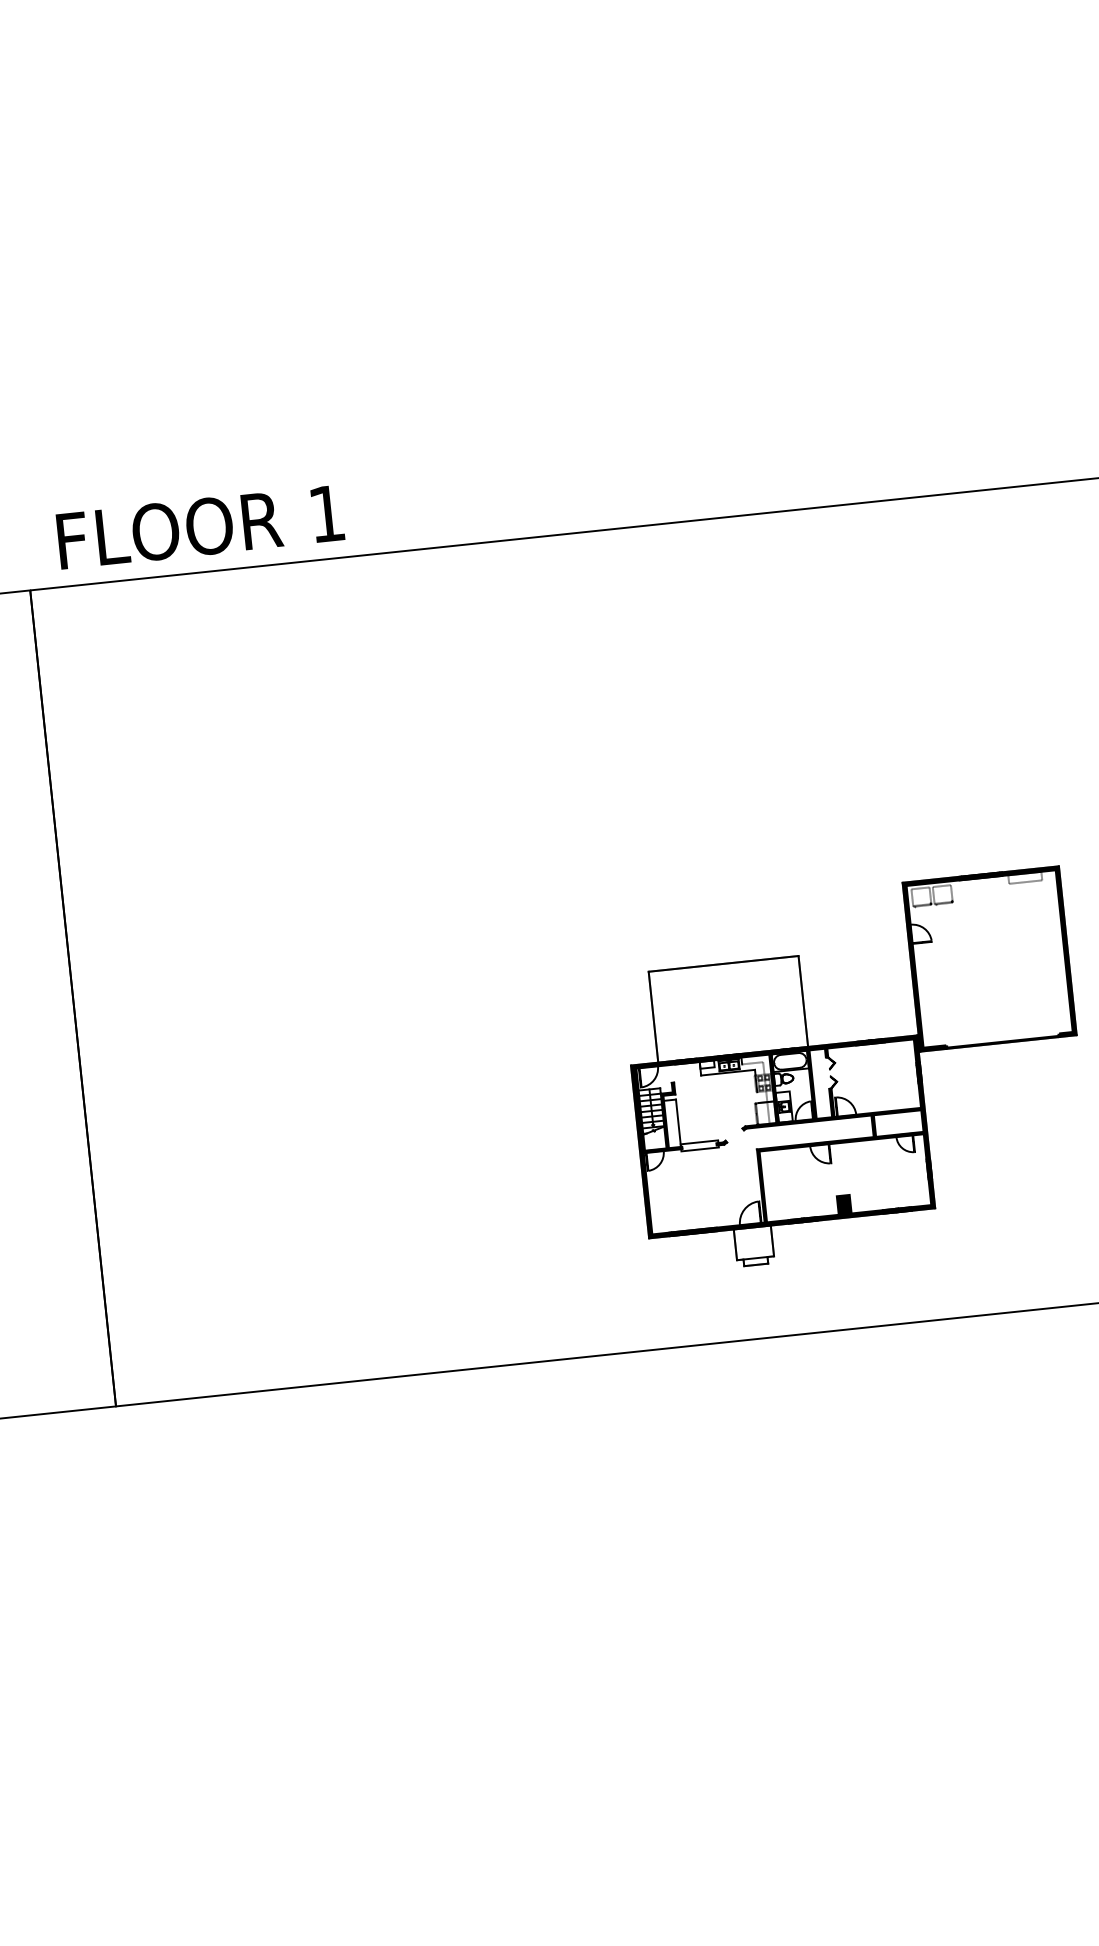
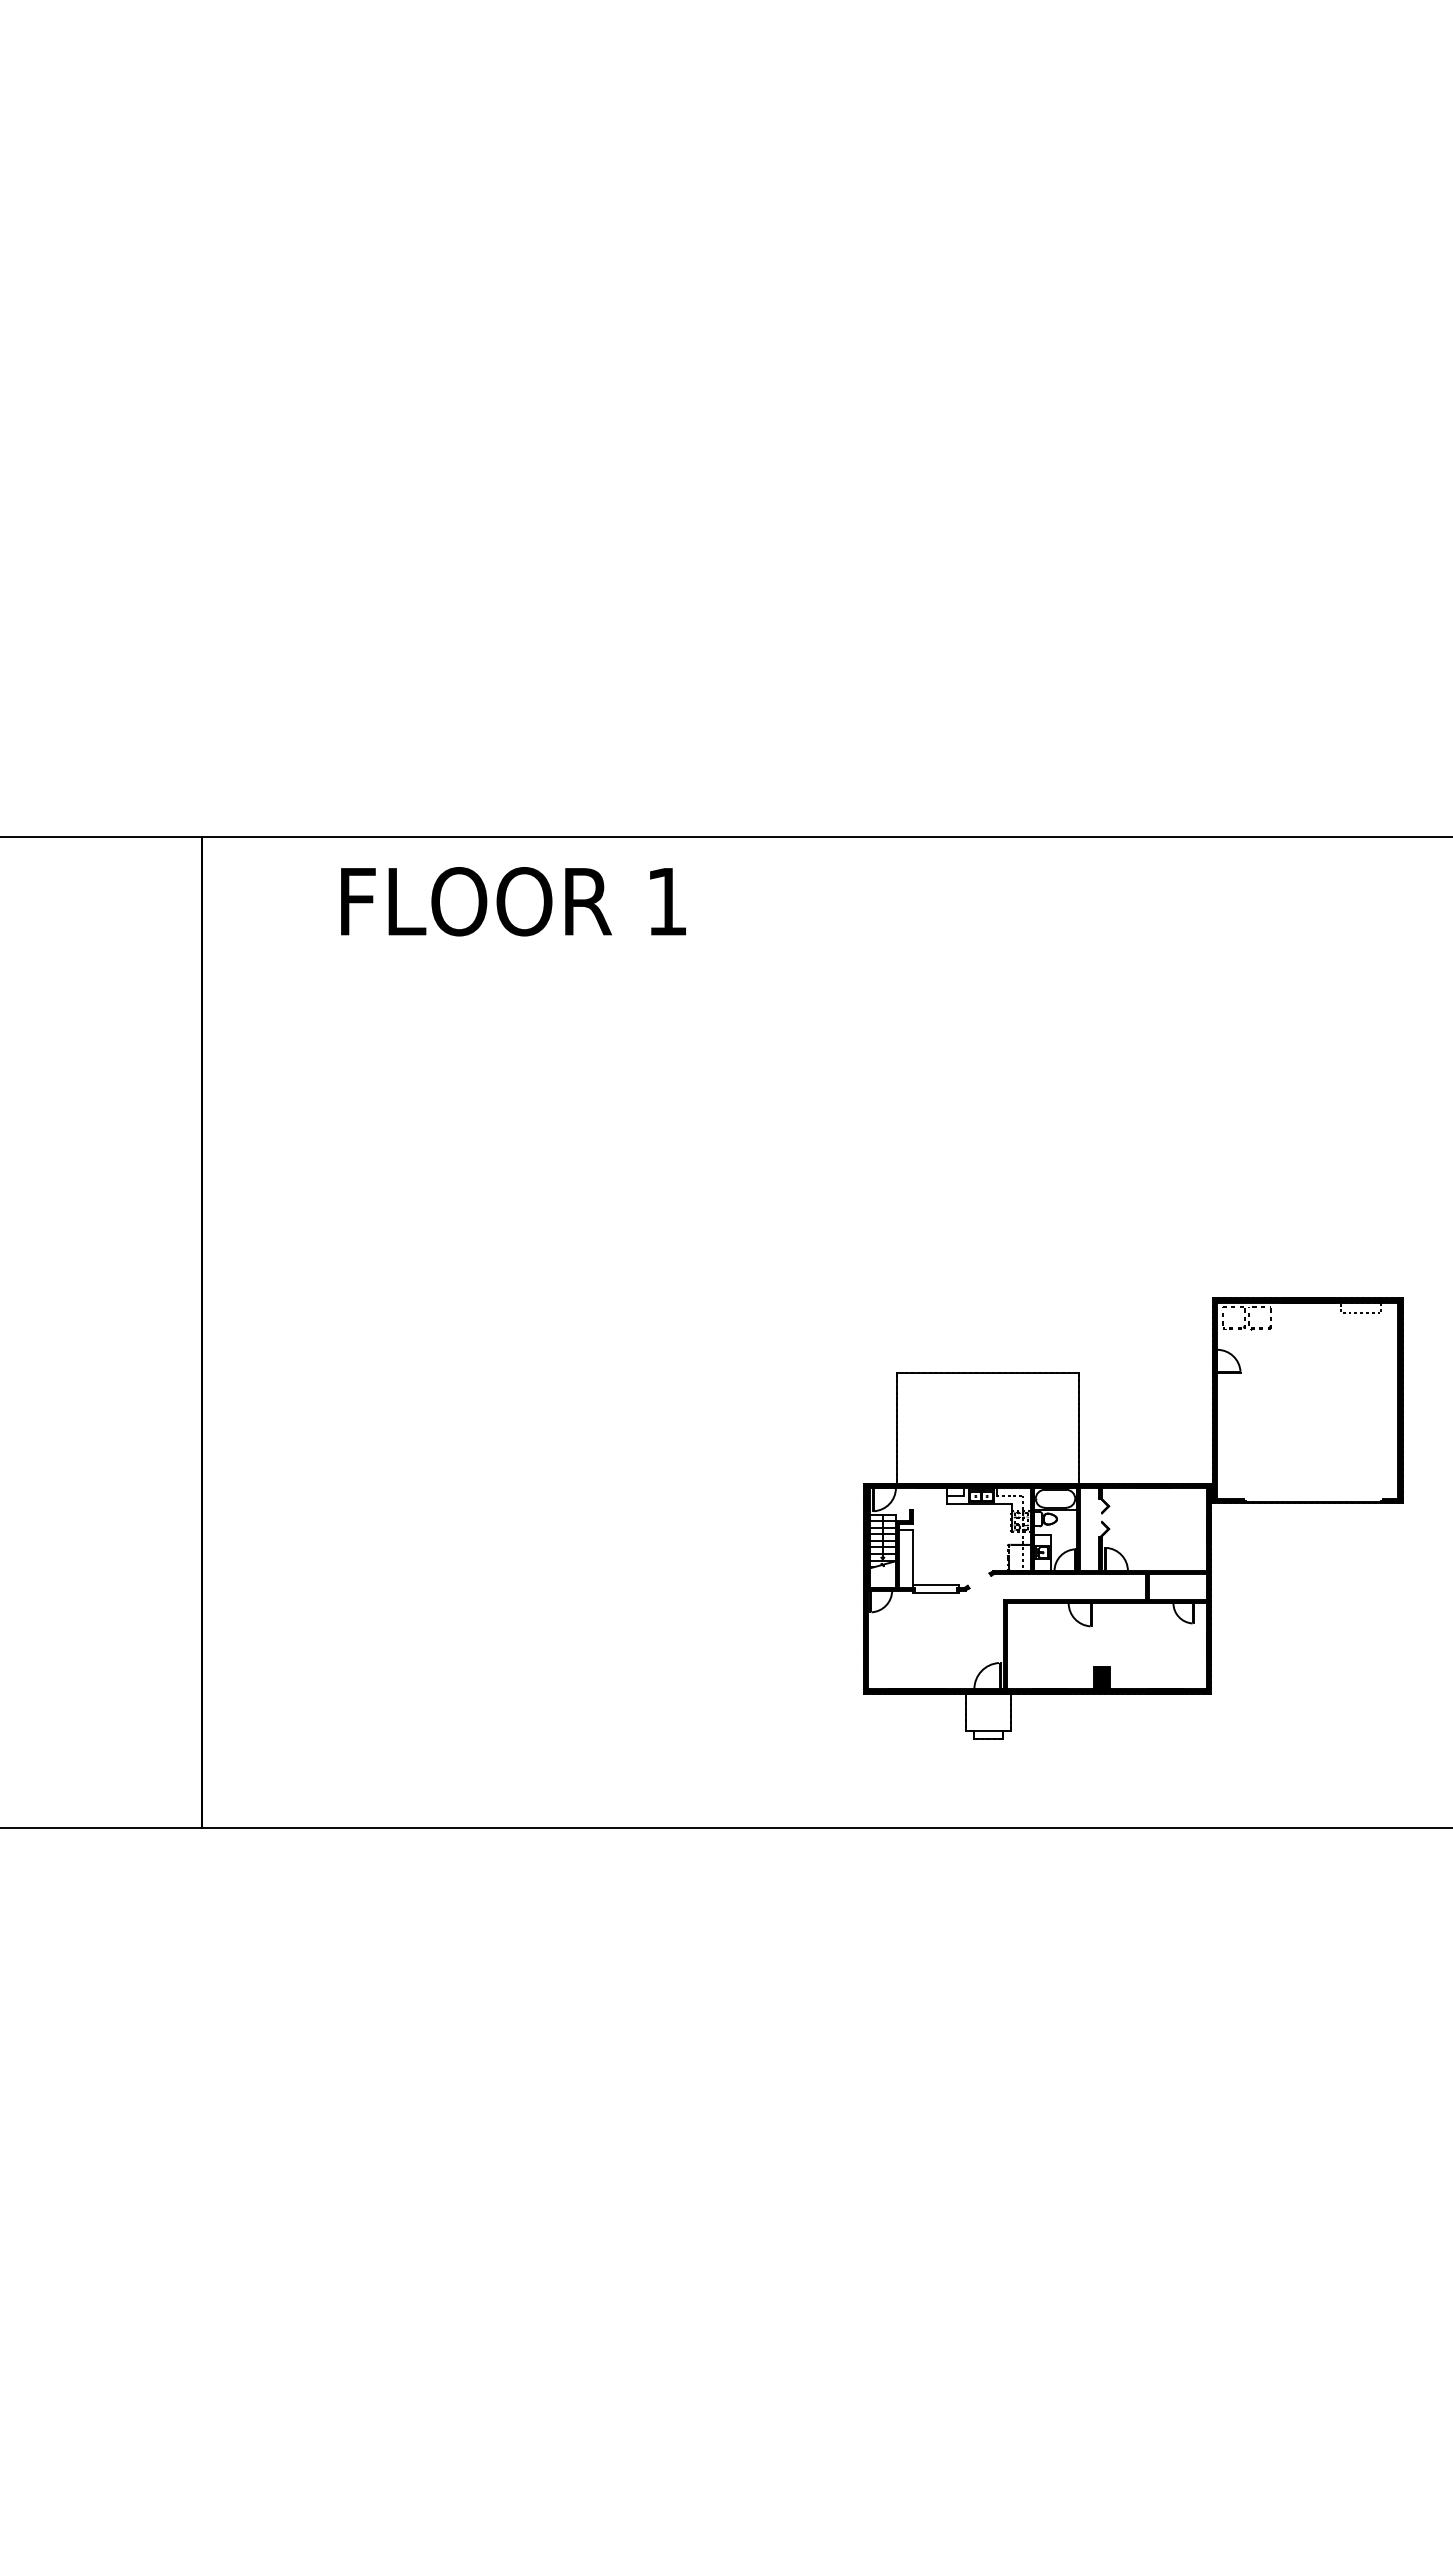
text: (200, 527) -> (513, 901), moved

